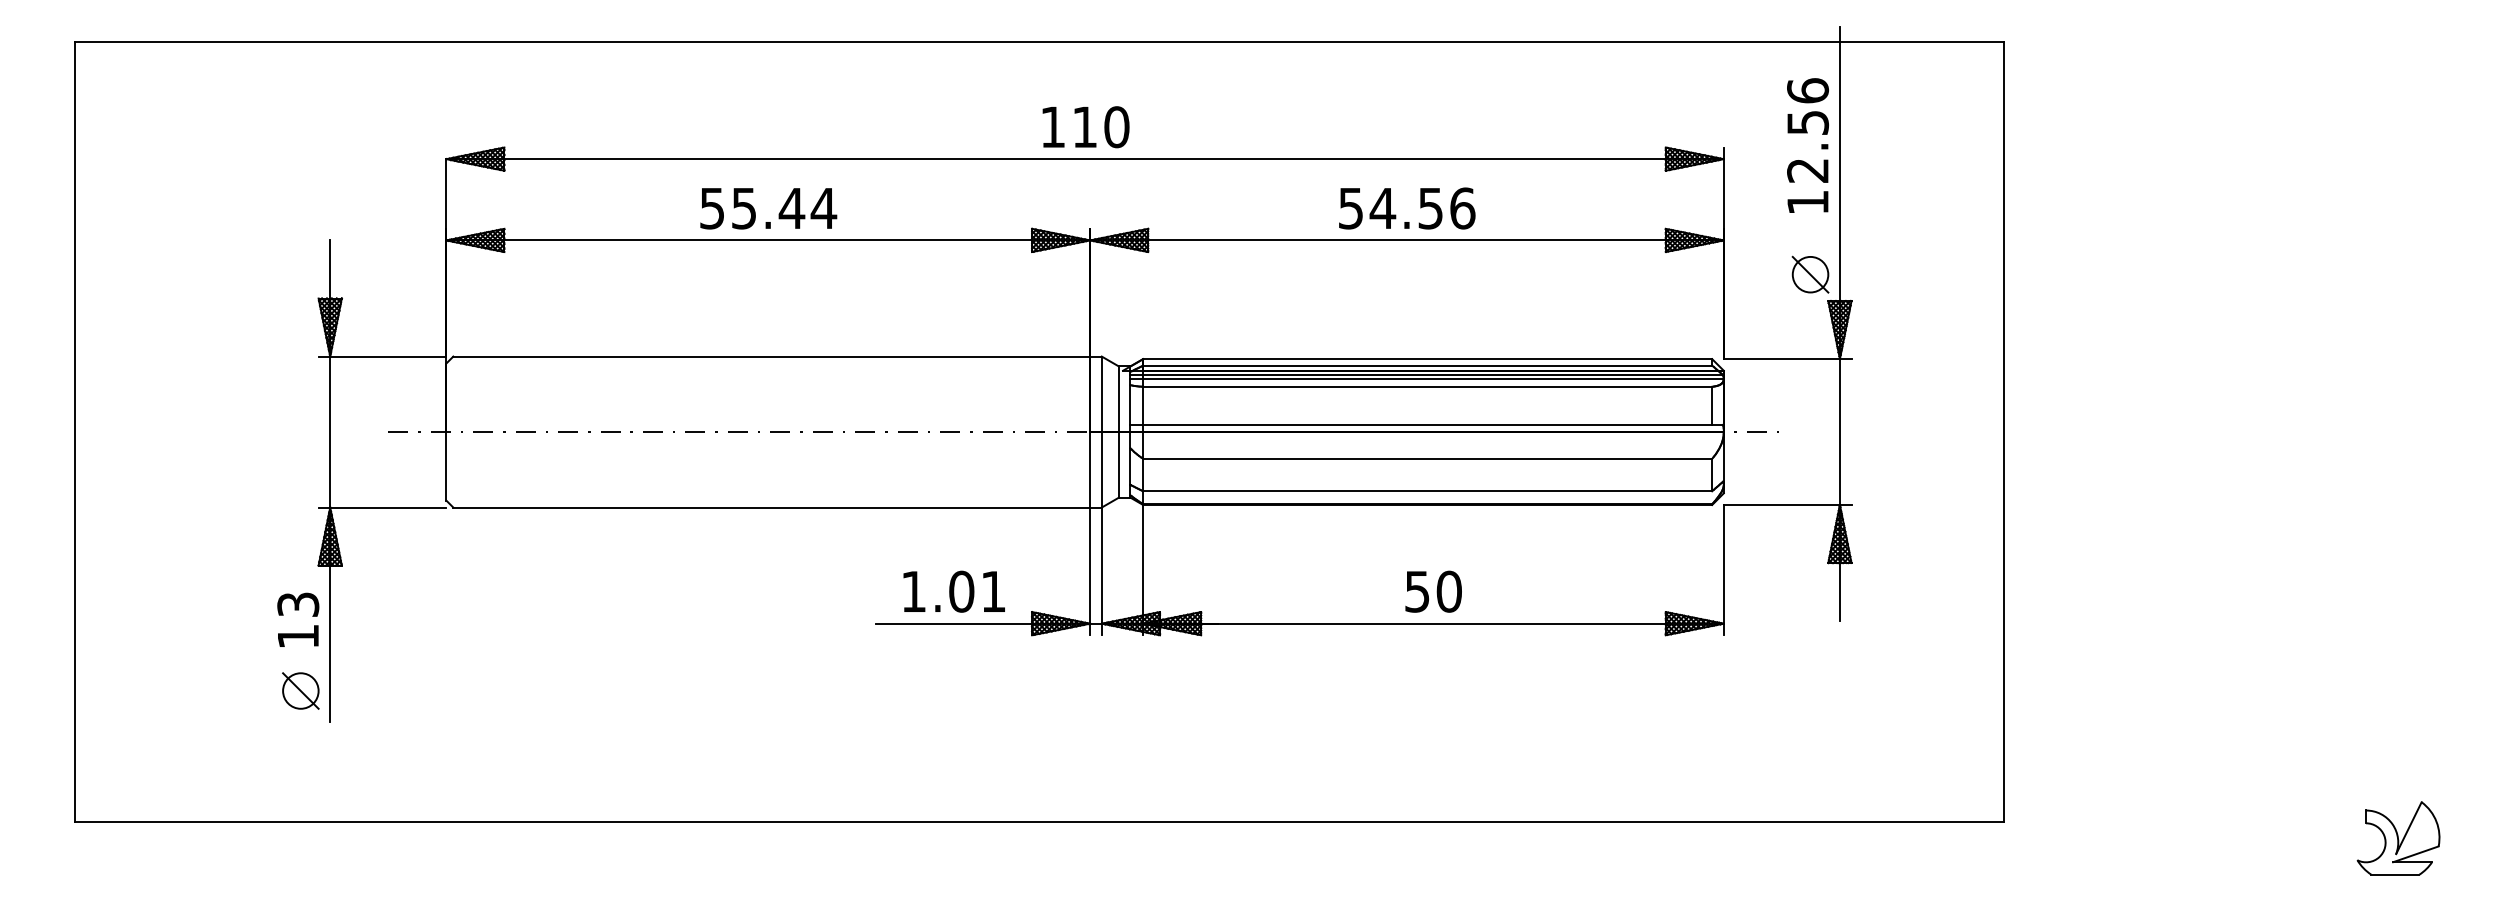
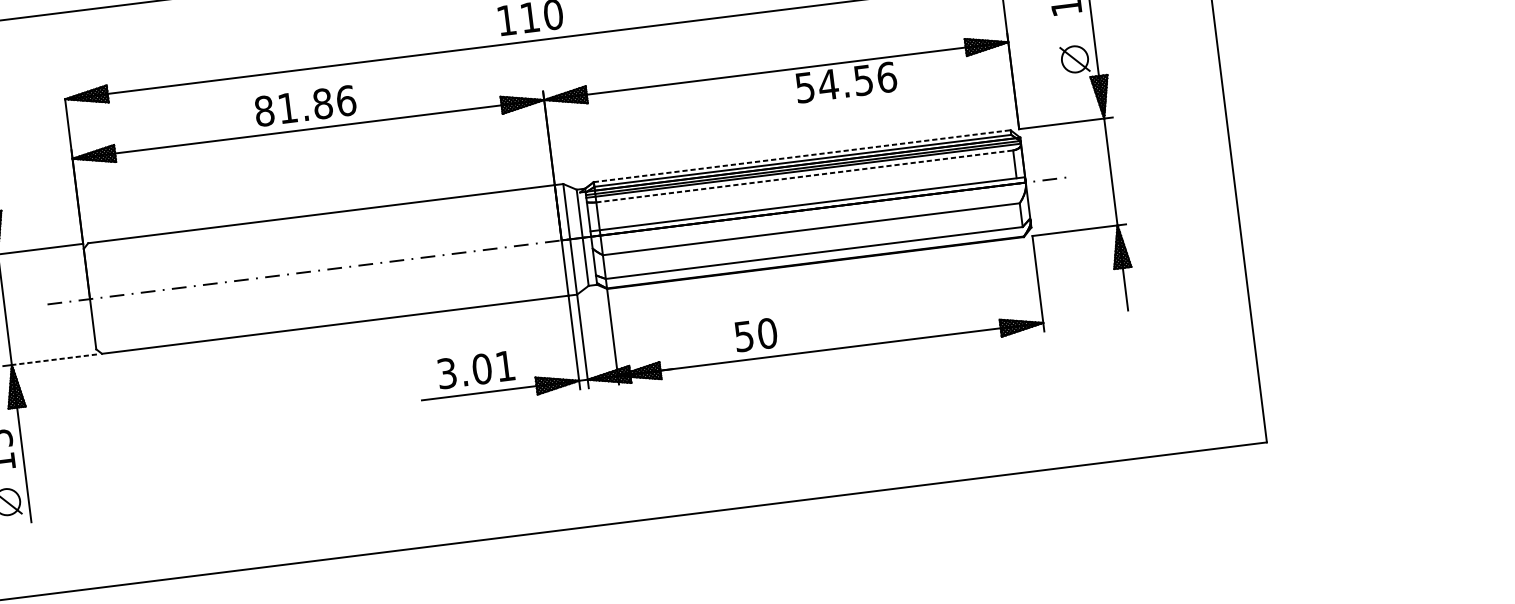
text: (768, 208) -> (305, 105), 55.44 -> 81.86
text: (1407, 208) -> (846, 82), moved
line: (1427, 359) -> (802, 156), solid -> dashed
line: (1427, 386) -> (804, 176), solid -> dashed
line: (387, 507) -> (53, 359), solid -> dashed
text: (913, 591) -> (446, 373), 1.01 -> 3.01
text: (1433, 591) -> (755, 334), moved

